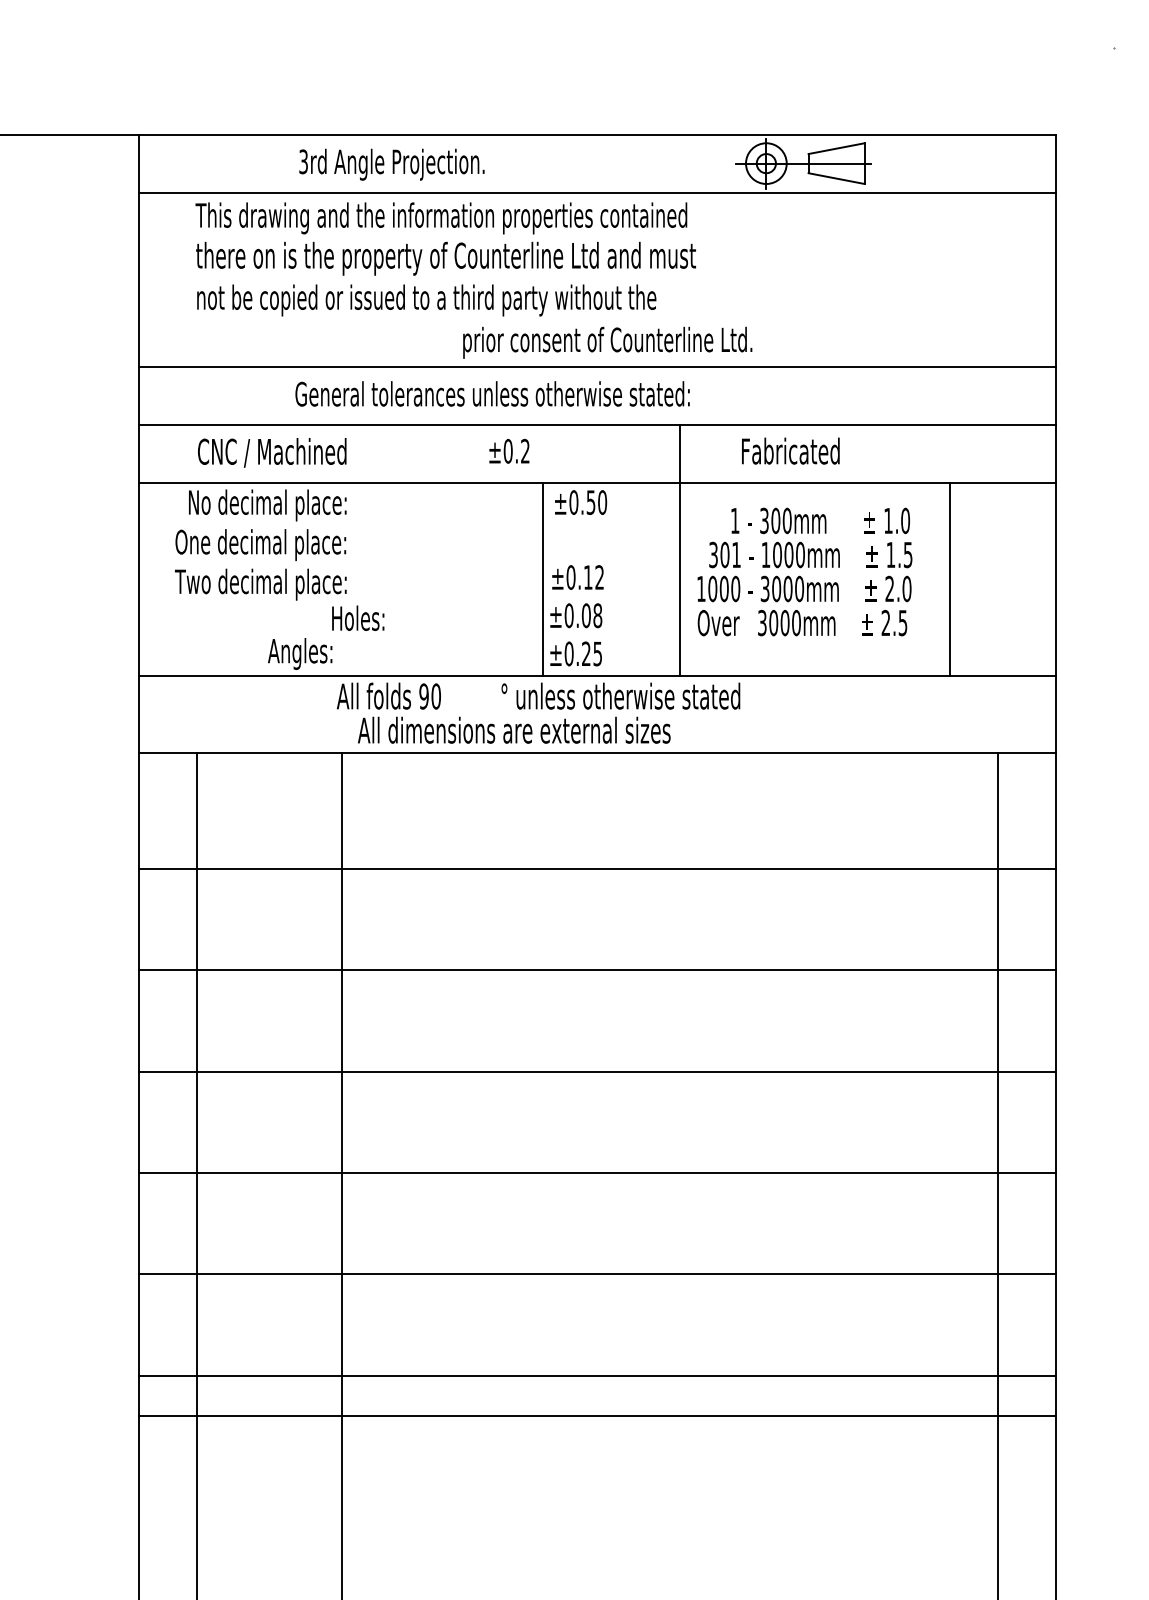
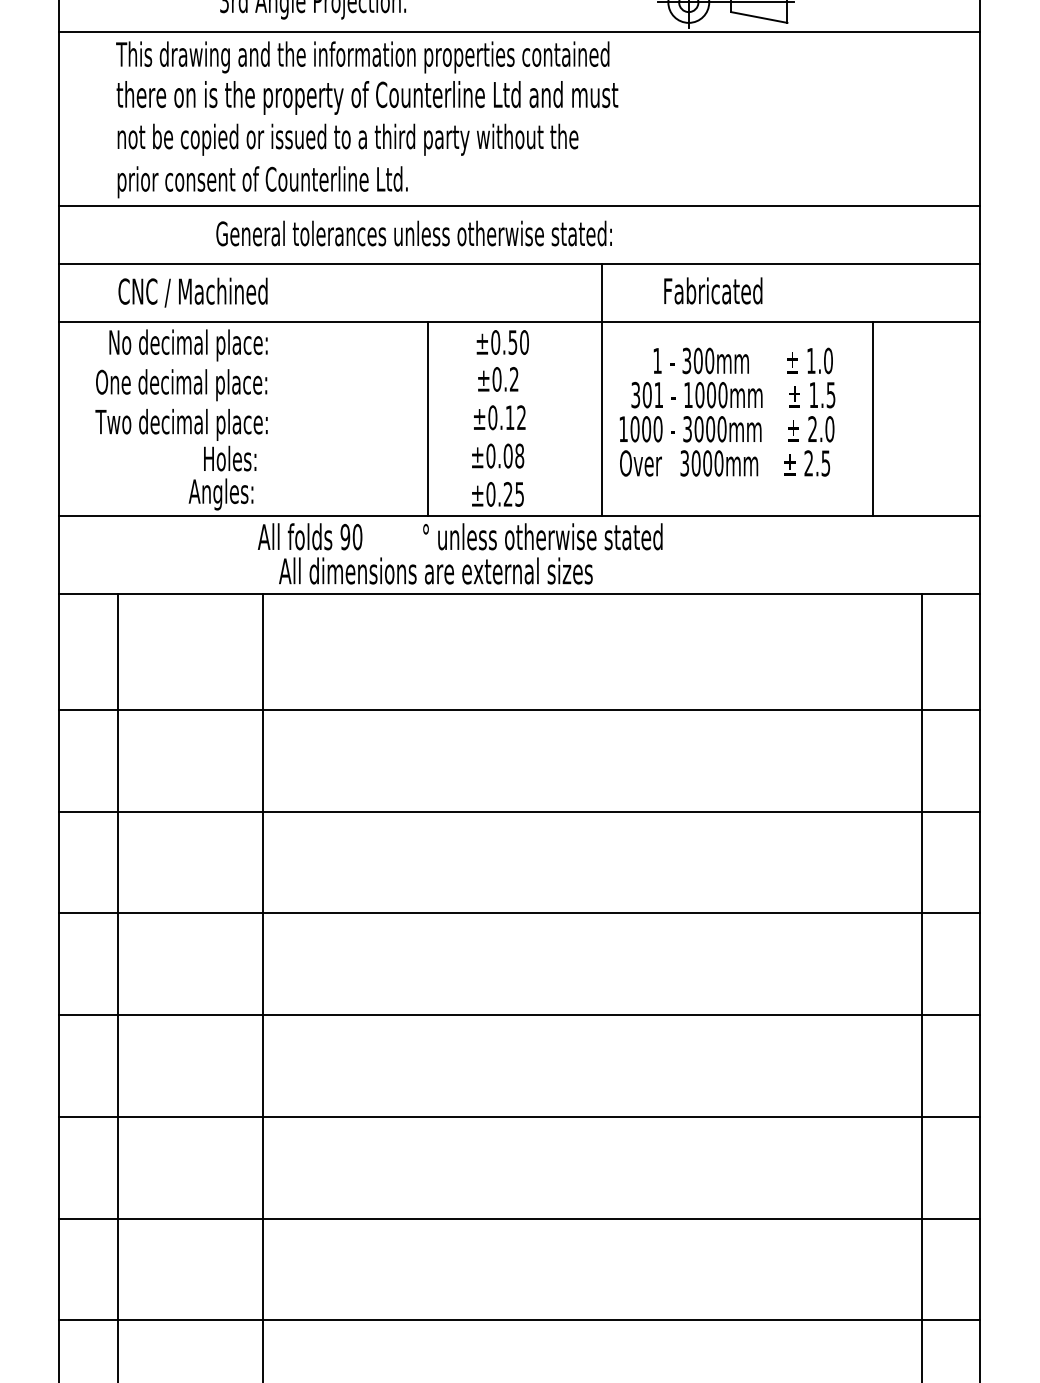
text: (607, 342) -> (262, 181), moved
text: (509, 451) -> (498, 379), moved
line: (543, 578) -> (428, 418), moved
text: (358, 617) -> (230, 457), moved
line: (597, 1416) -> (519, 1320), moved

